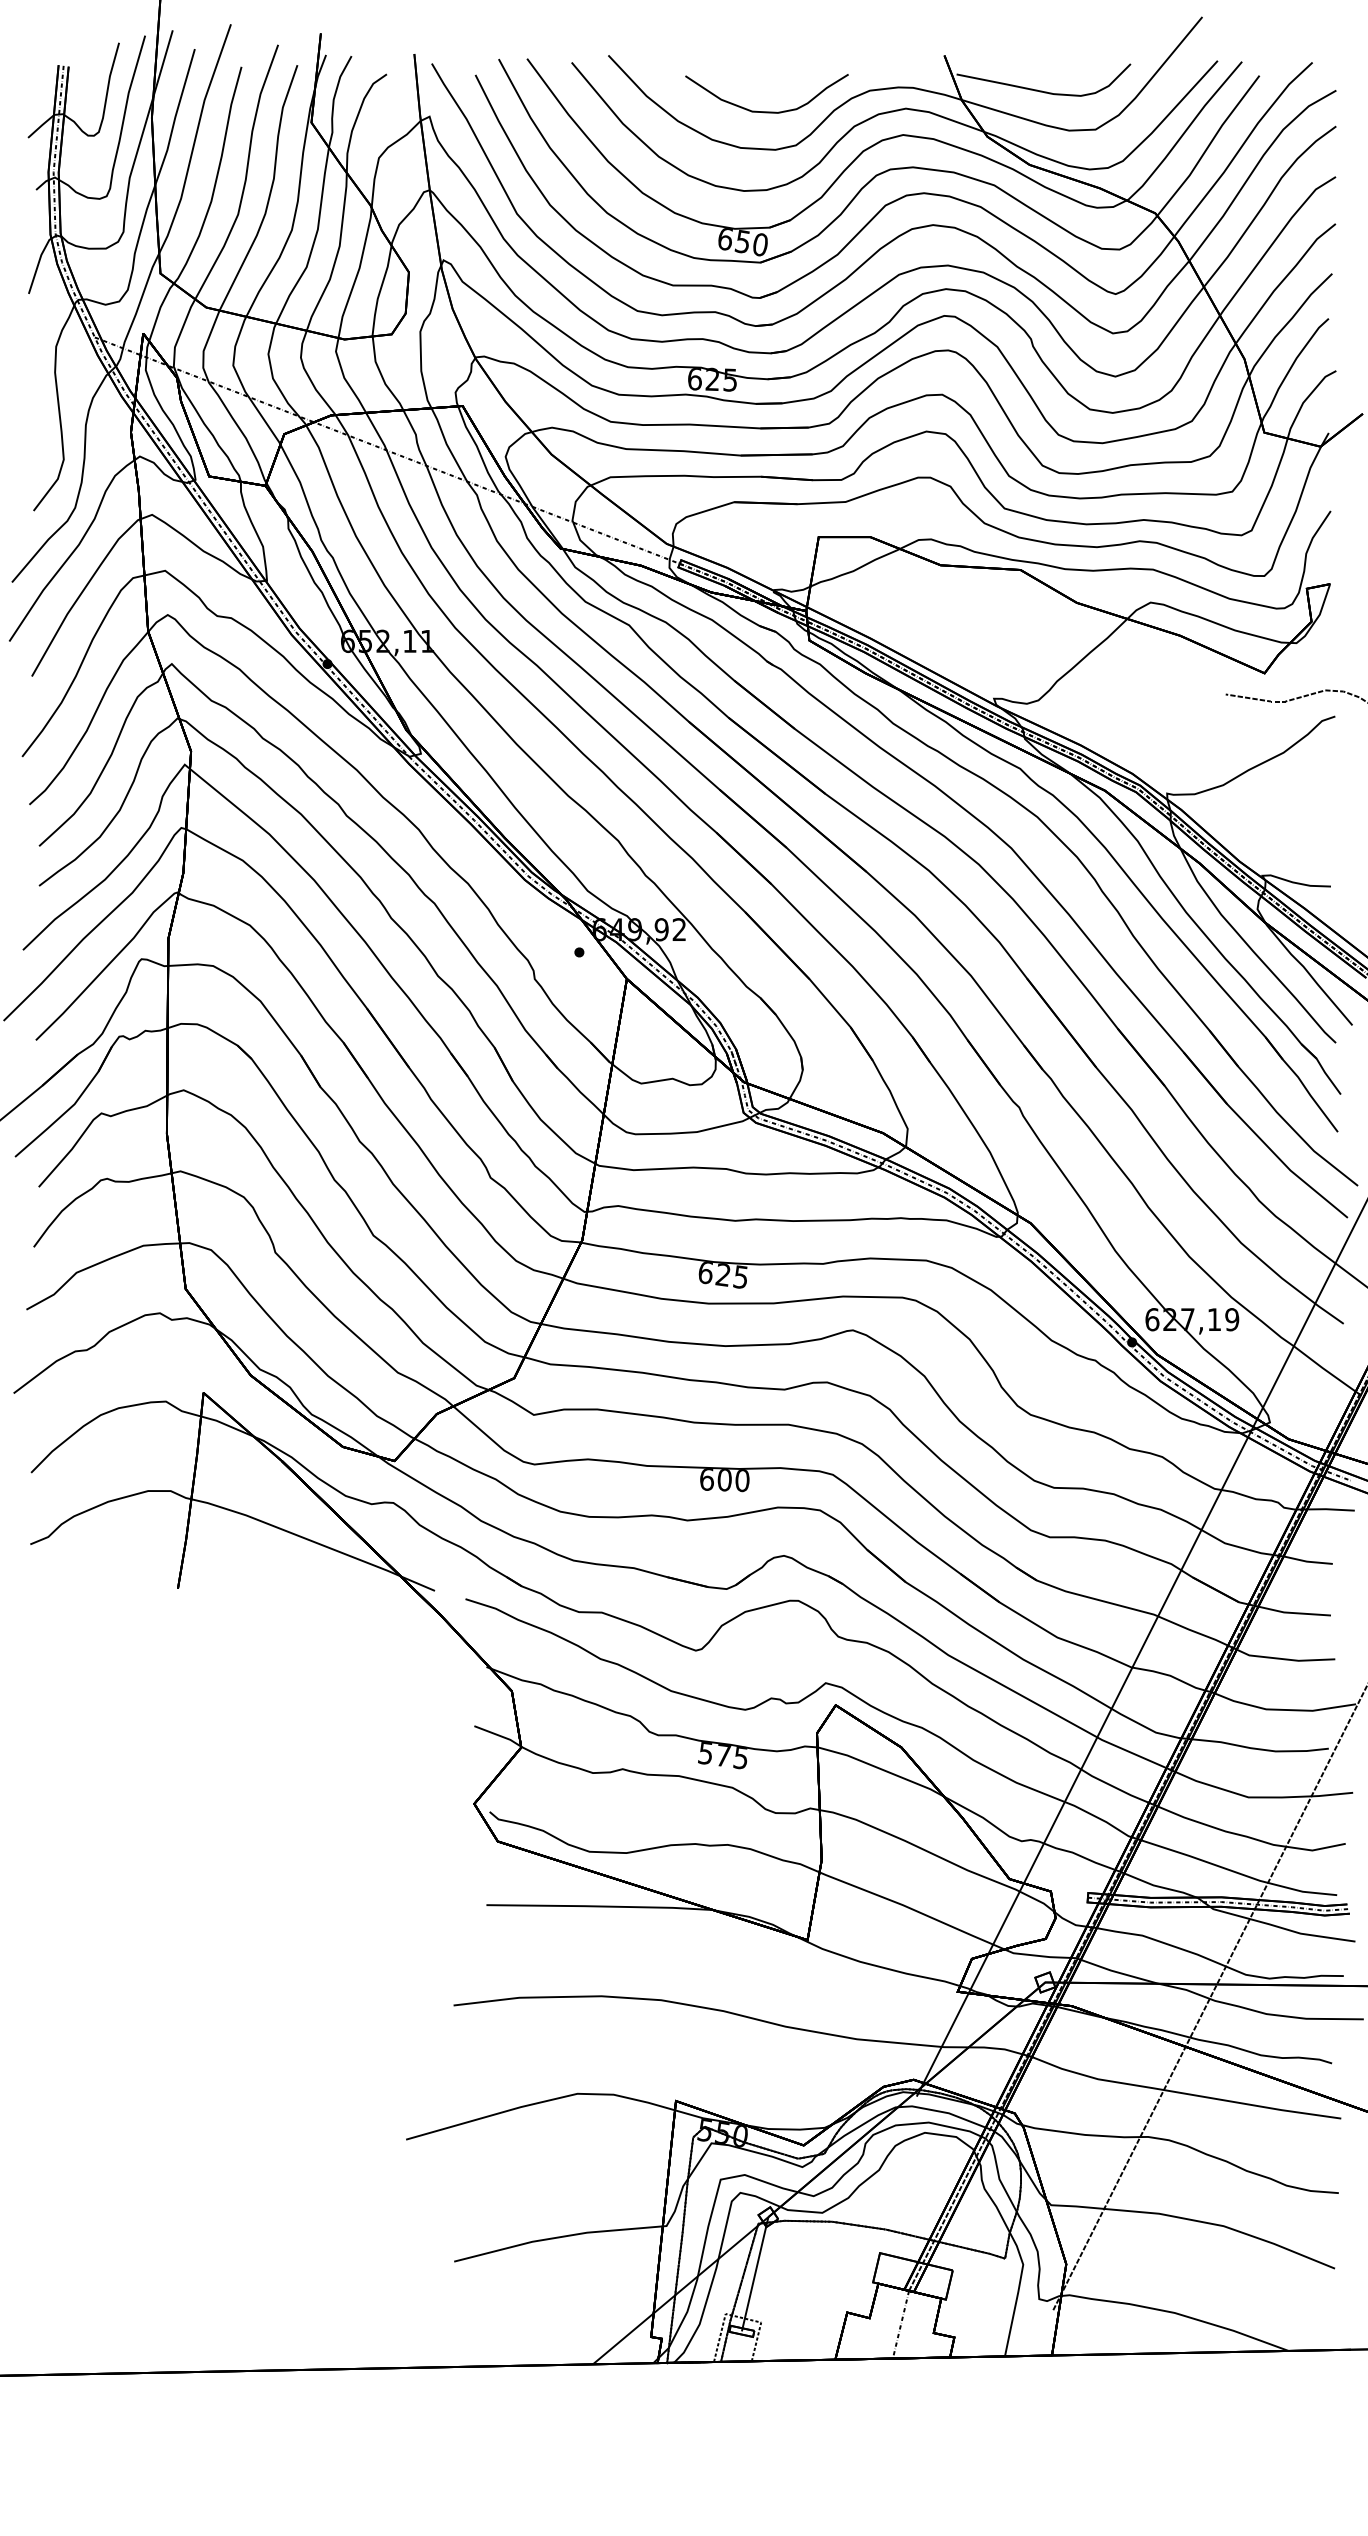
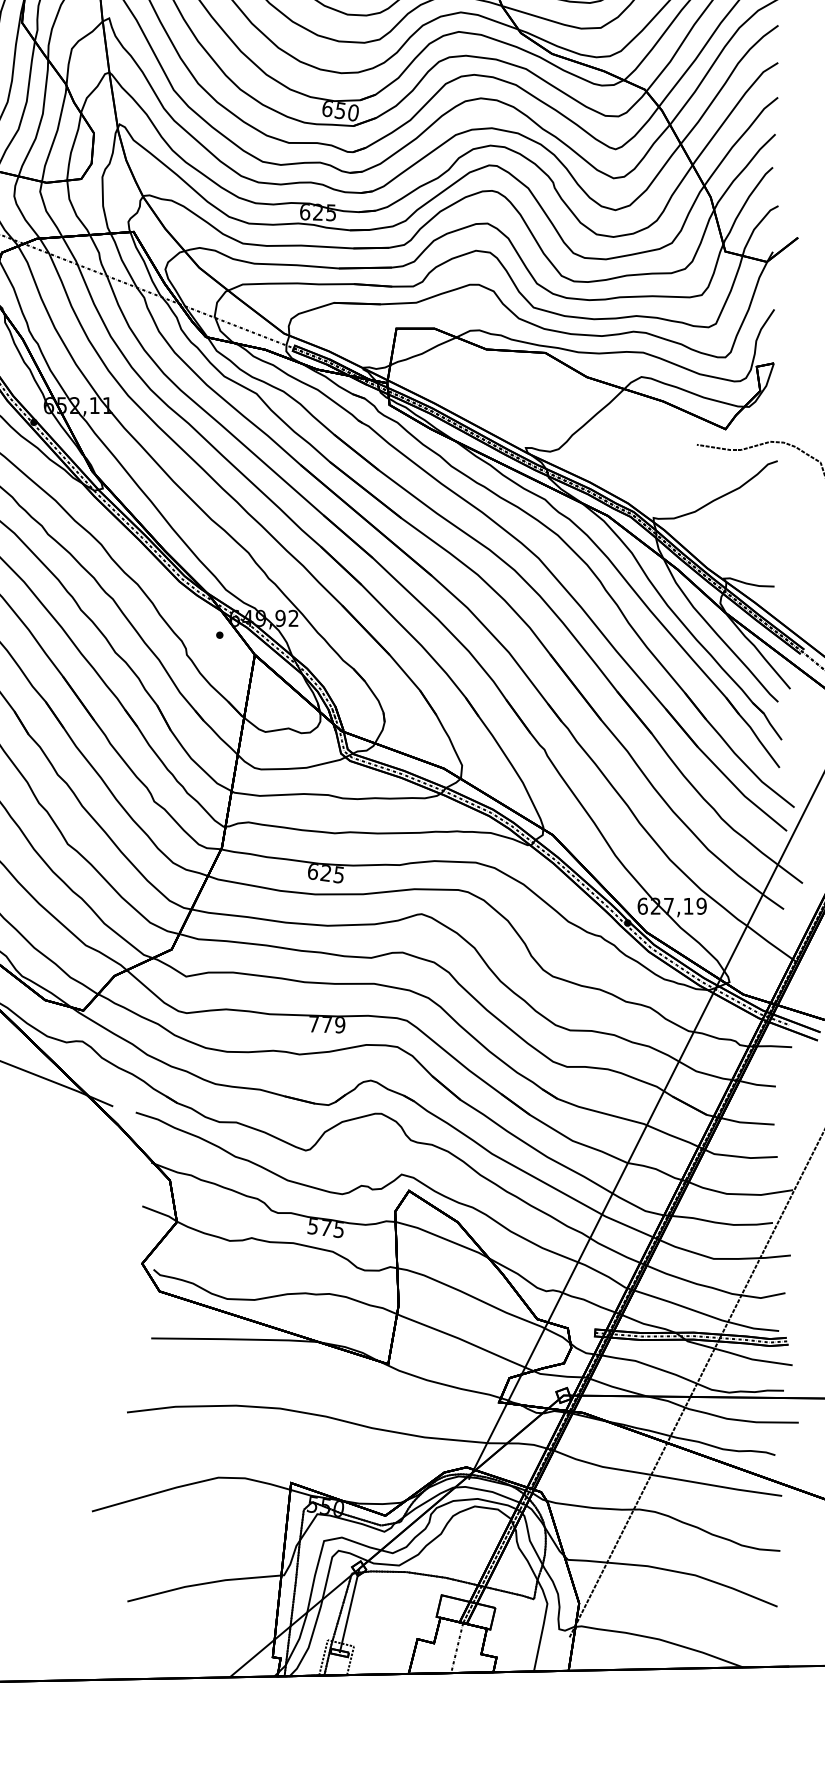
text: (724, 1480) -> (326, 1024), 600 -> 779

